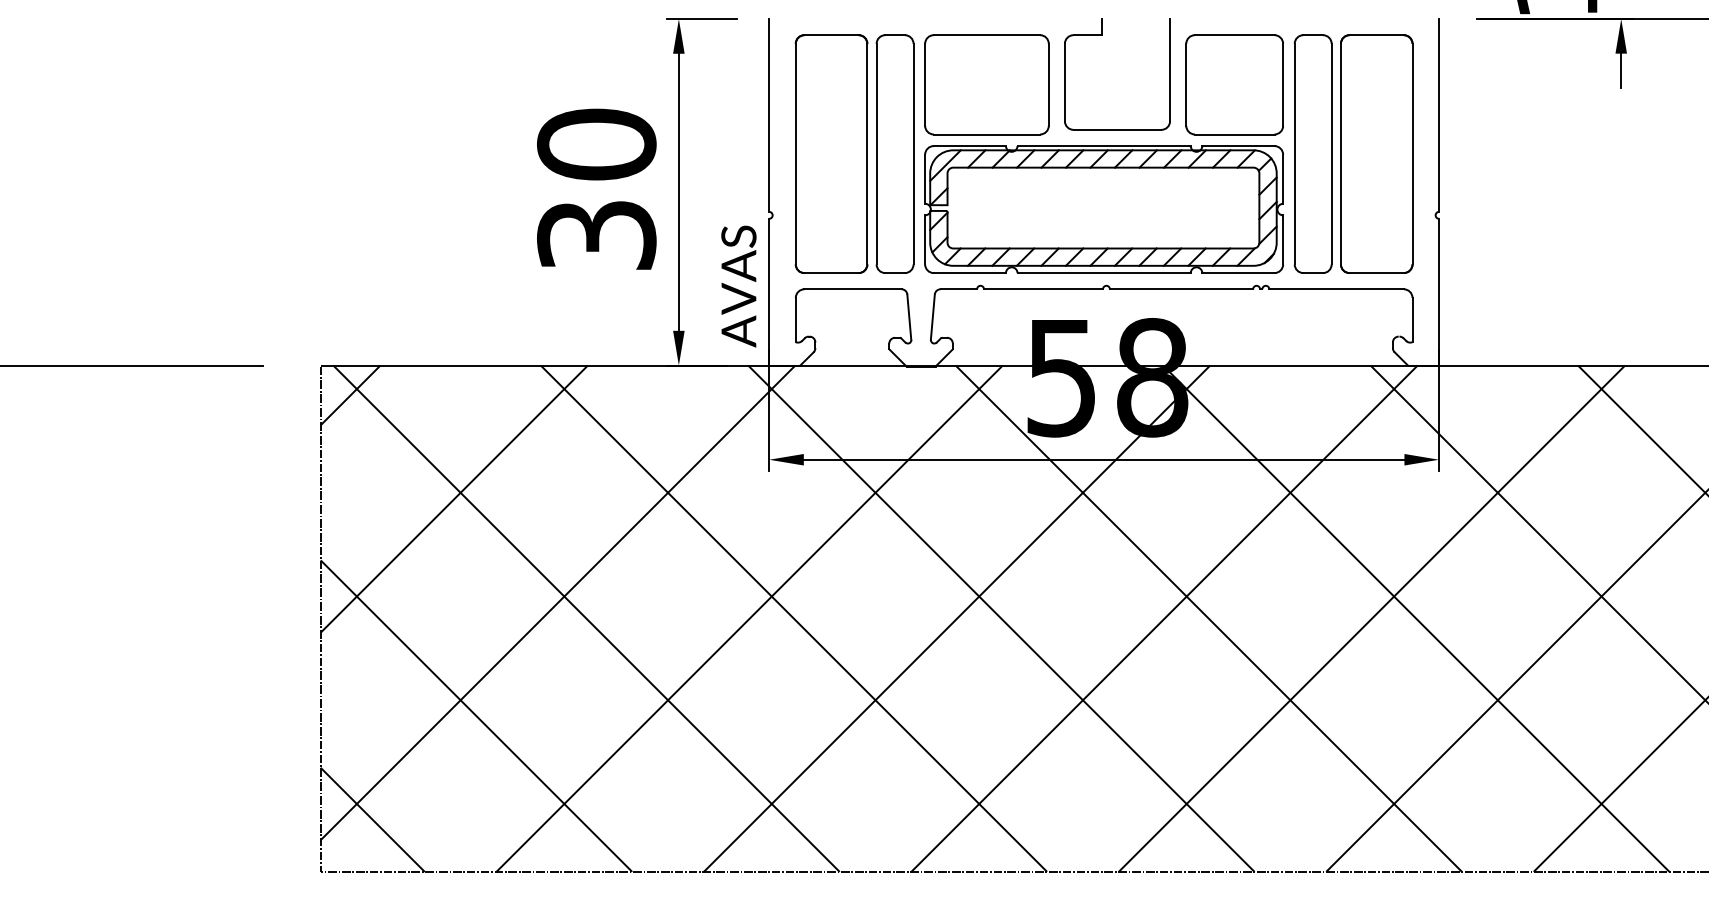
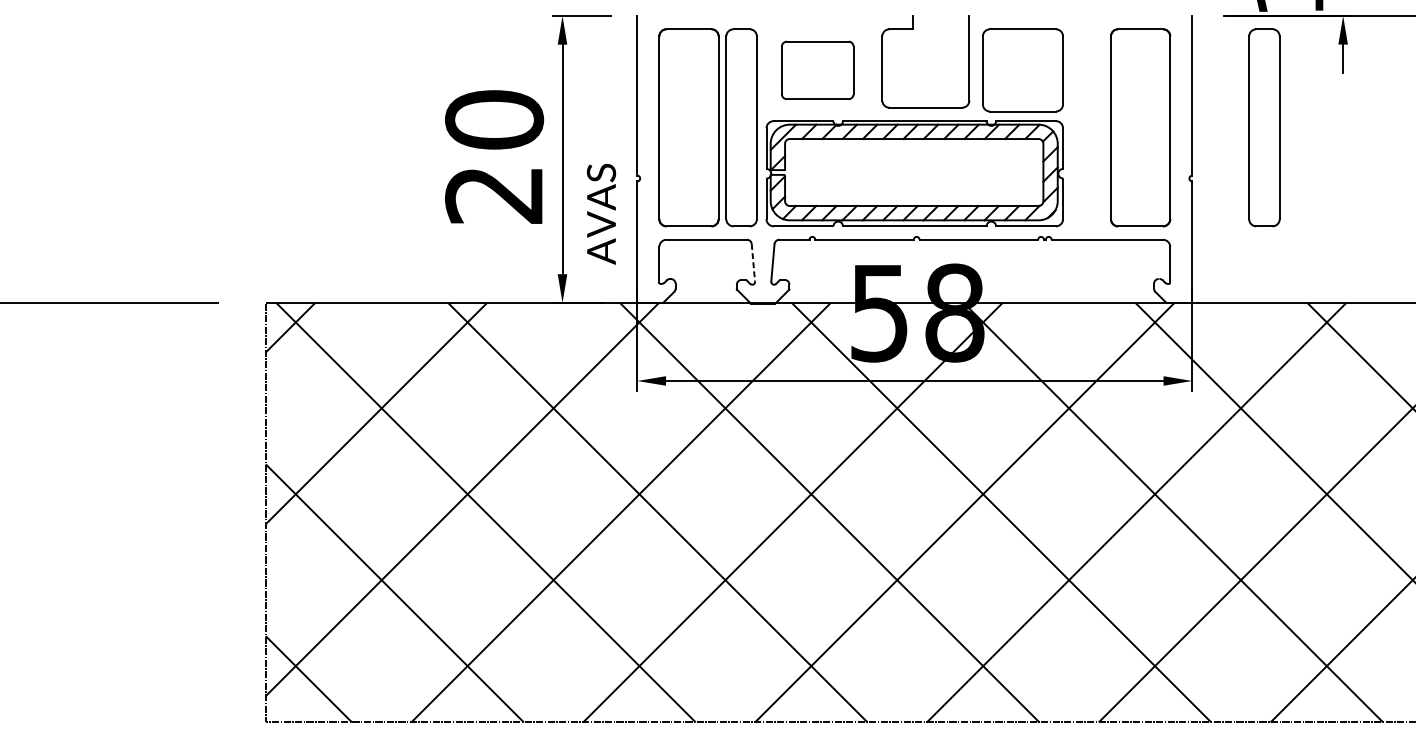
part: (986, 84) -> (817, 70), size x0.7
part: (1312, 153) -> (1263, 127), moved
text: (596, 235) -> (494, 195), 30 -> 20
text: (738, 286) -> (601, 214), moved
line: (909, 317) -> (753, 263), solid -> dashed

